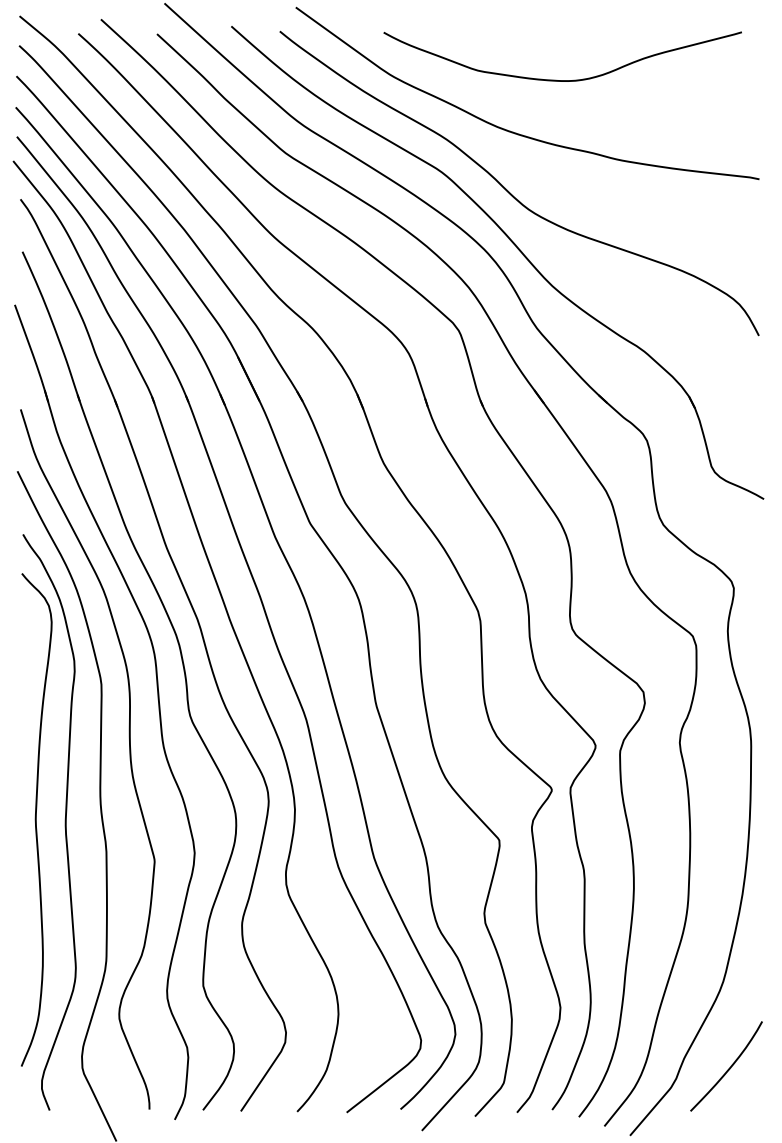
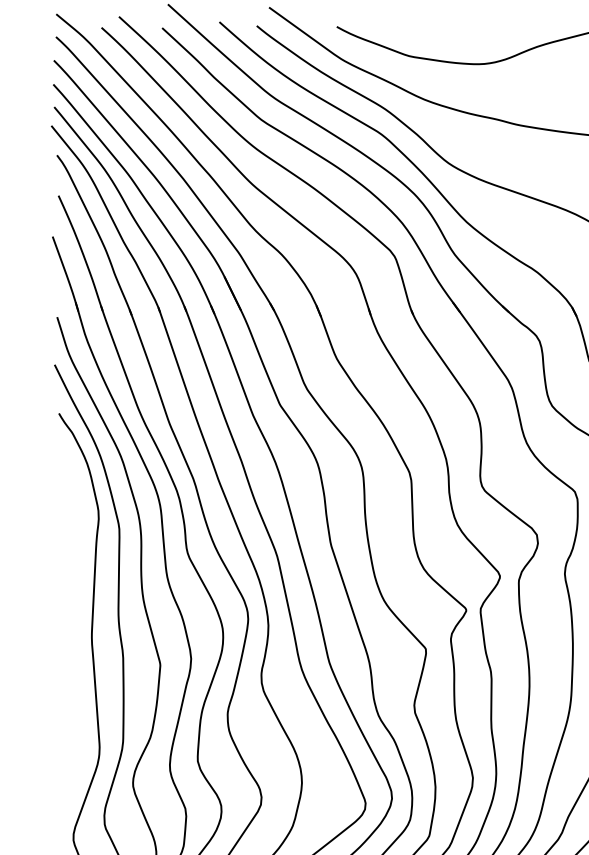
curve: (36, 819) -> (69, 633), removed

